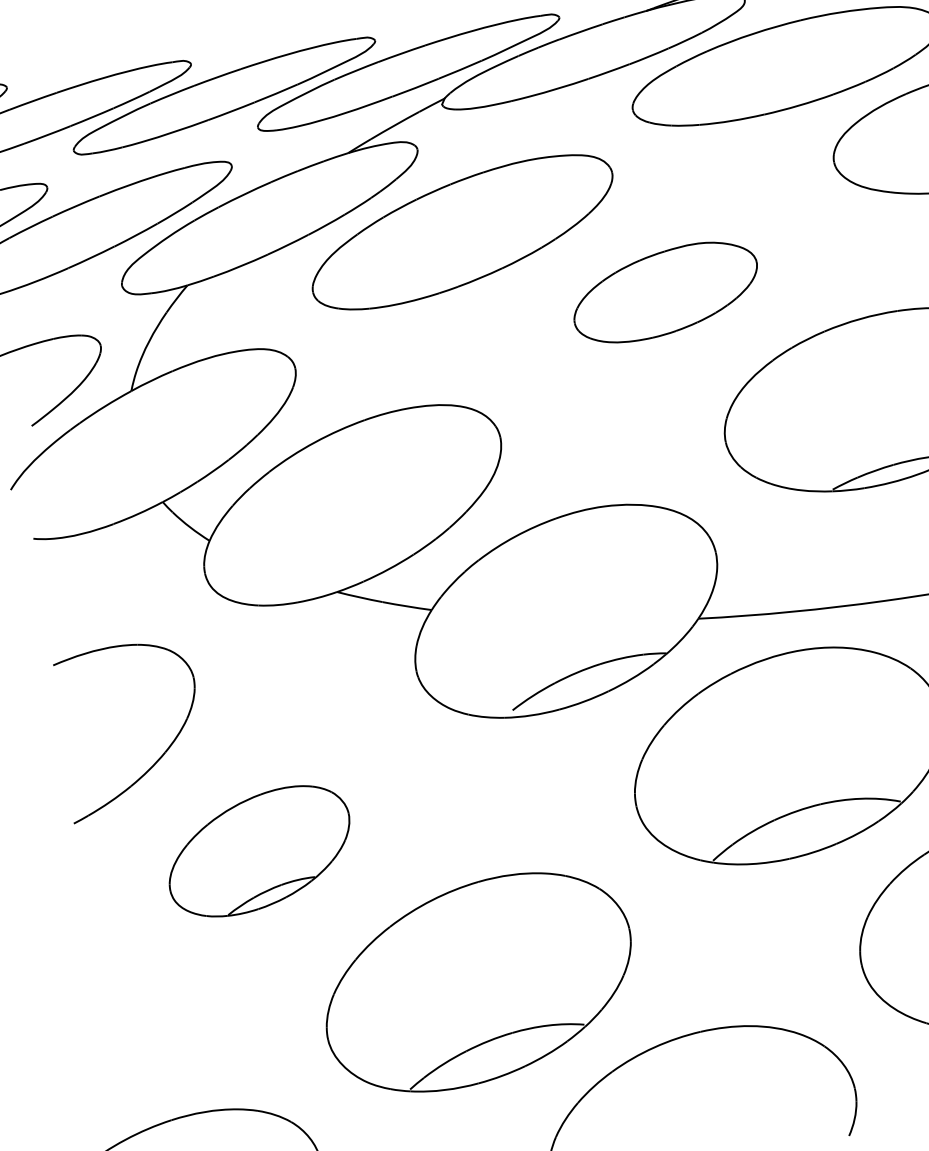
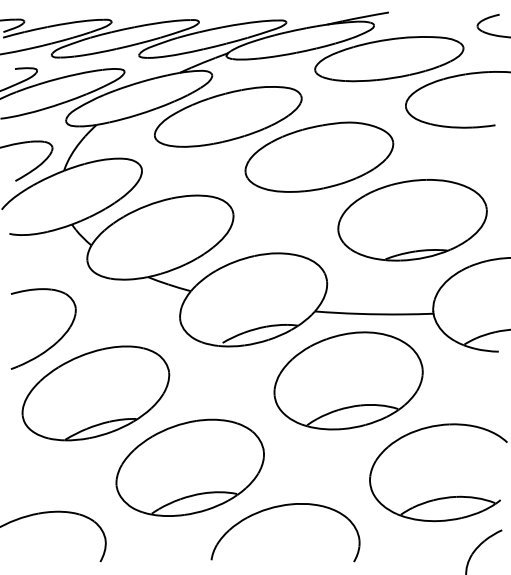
part: (665, 290) -> (319, 156), size x1.67
part: (258, 851) -> (95, 393), size x1.67

